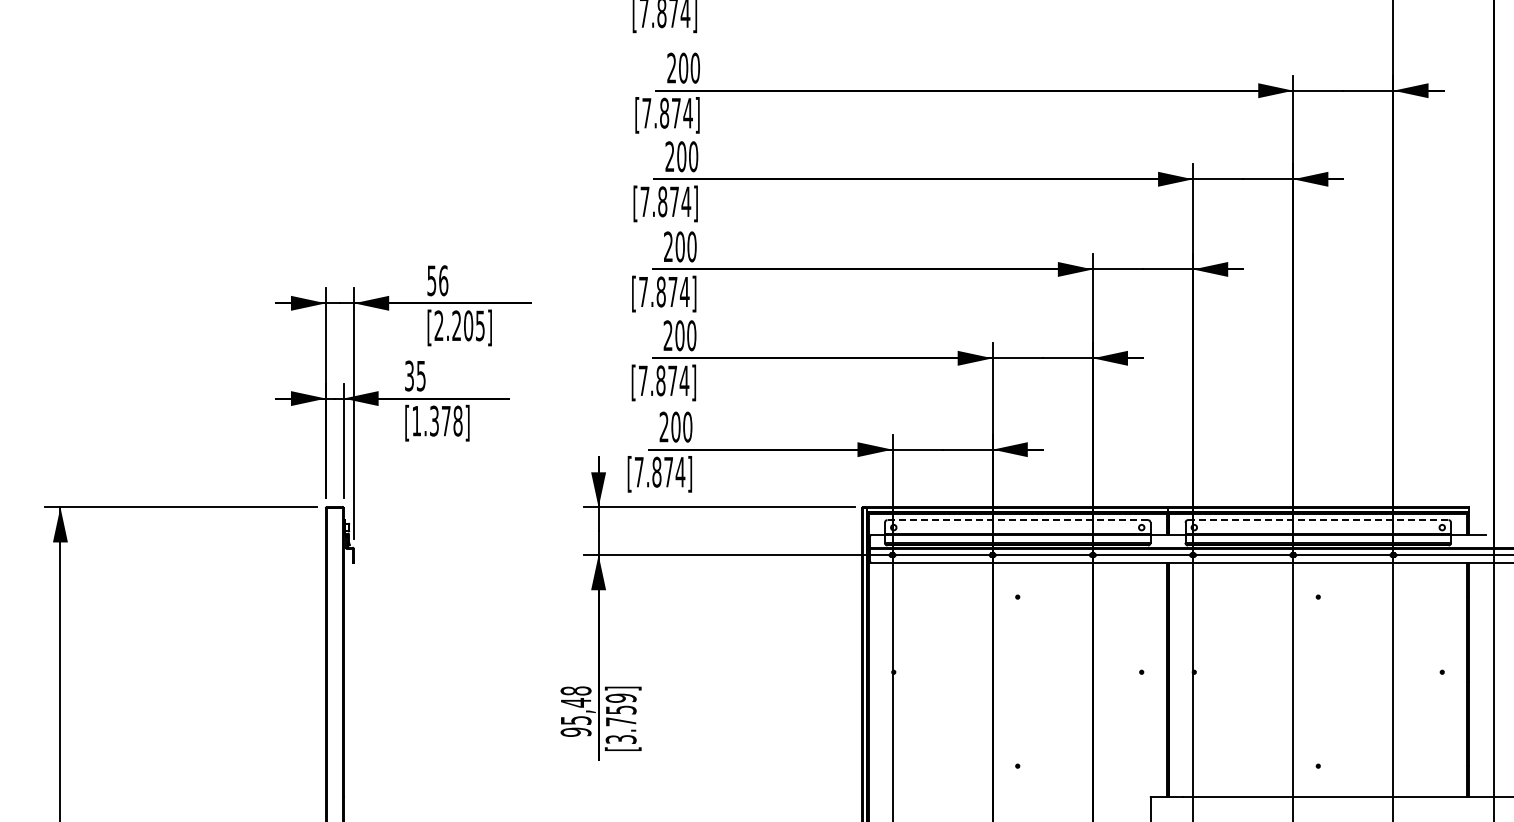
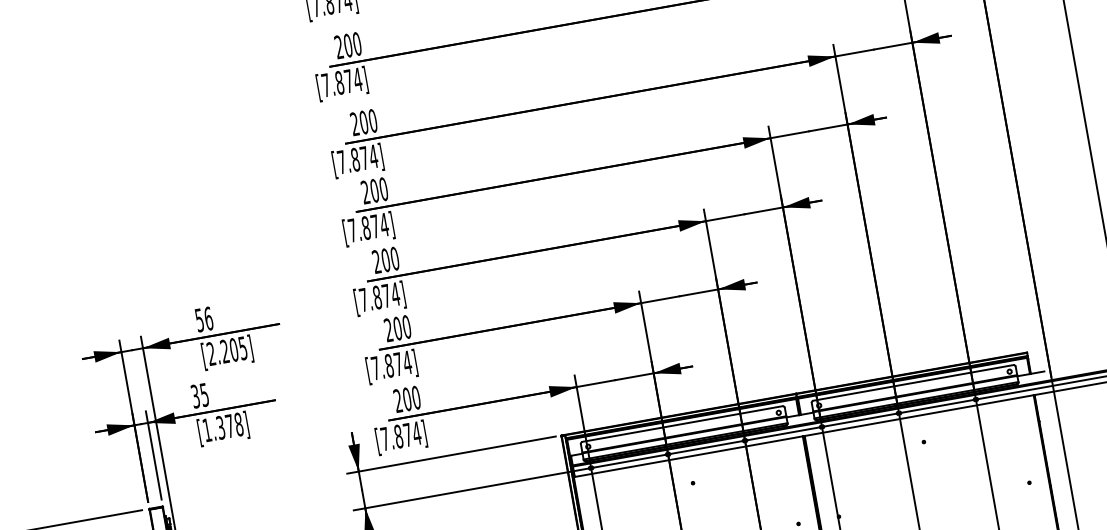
line: (1018, 520) -> (683, 424), dashed -> solid
line: (1318, 520) -> (913, 383), dashed -> solid

